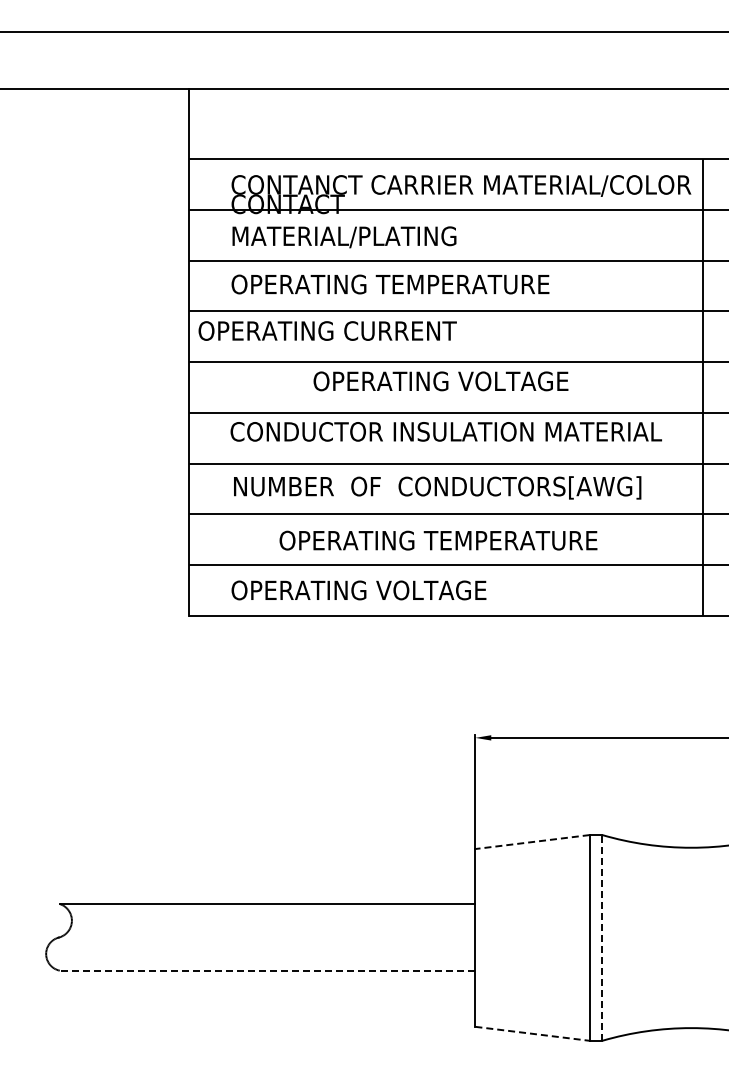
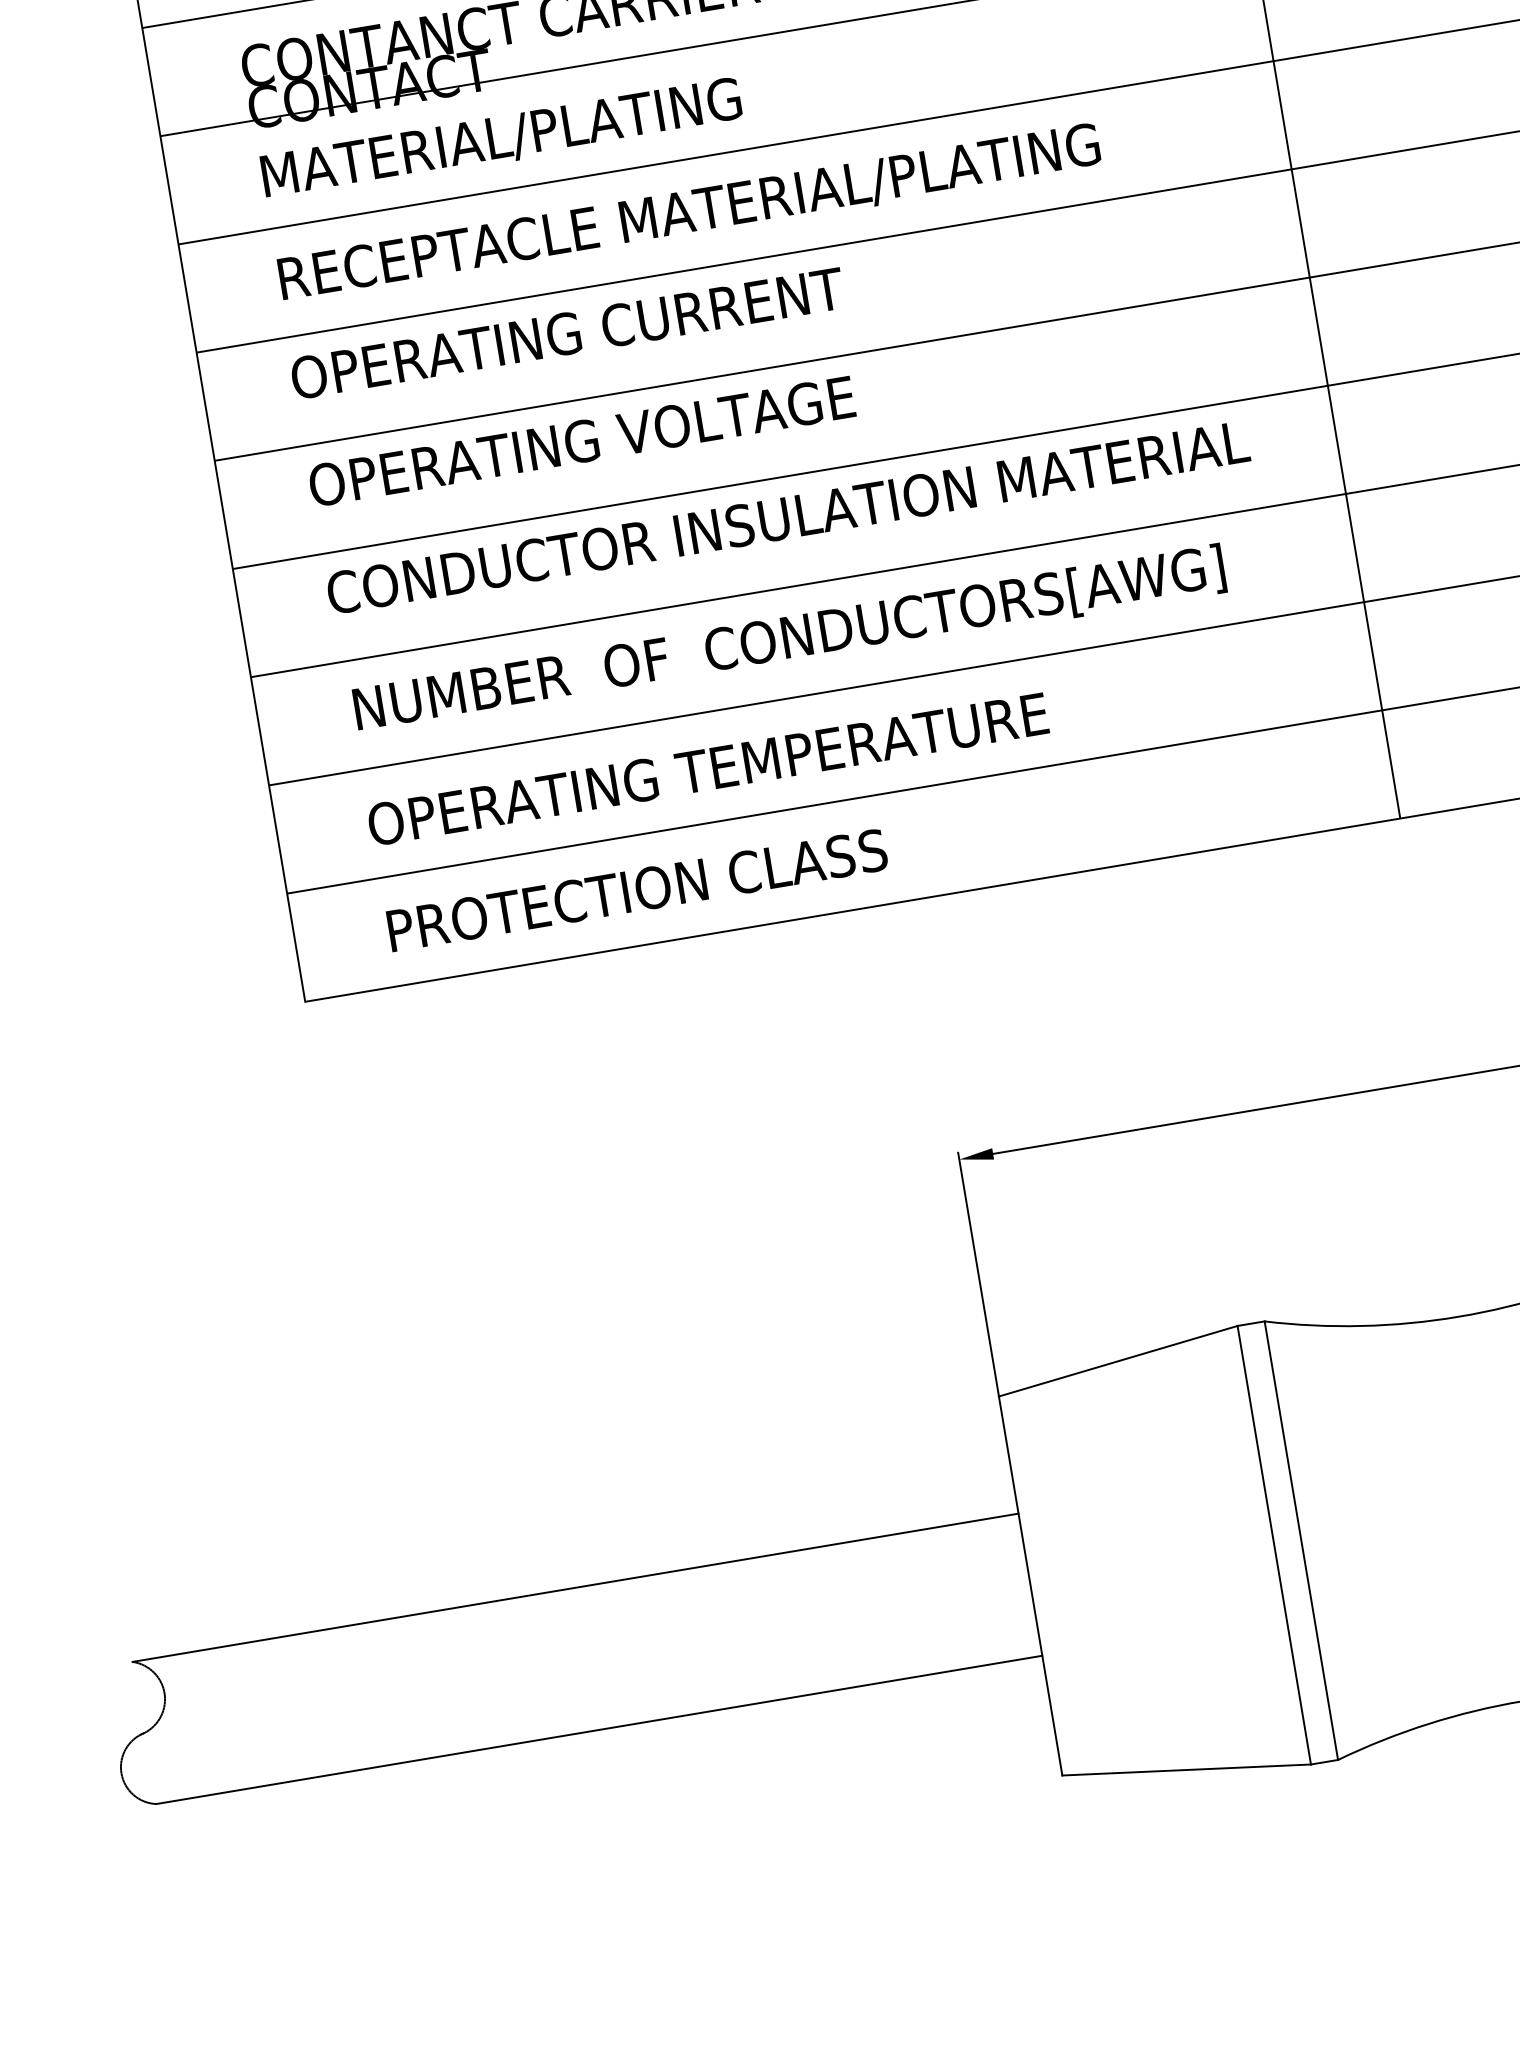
text: (423, 285) -> (687, 213), OPERATING TEMPERATURE -> RECEPTACLE MATERIAL/PLATING
text: (327, 330) -> (566, 332), moved
text: (440, 381) -> (580, 441), moved
text: (438, 540) -> (707, 769), moved
text: (358, 590) -> (657, 887), OPERATING VOLTAGE -> PROTECTION CLASS
line: (532, 842) -> (1118, 1362), dashed -> solid
line: (602, 937) -> (1301, 1539), dashed -> solid
line: (267, 970) -> (599, 1729), dashed -> solid
line: (532, 1033) -> (1186, 1769), dashed -> solid

